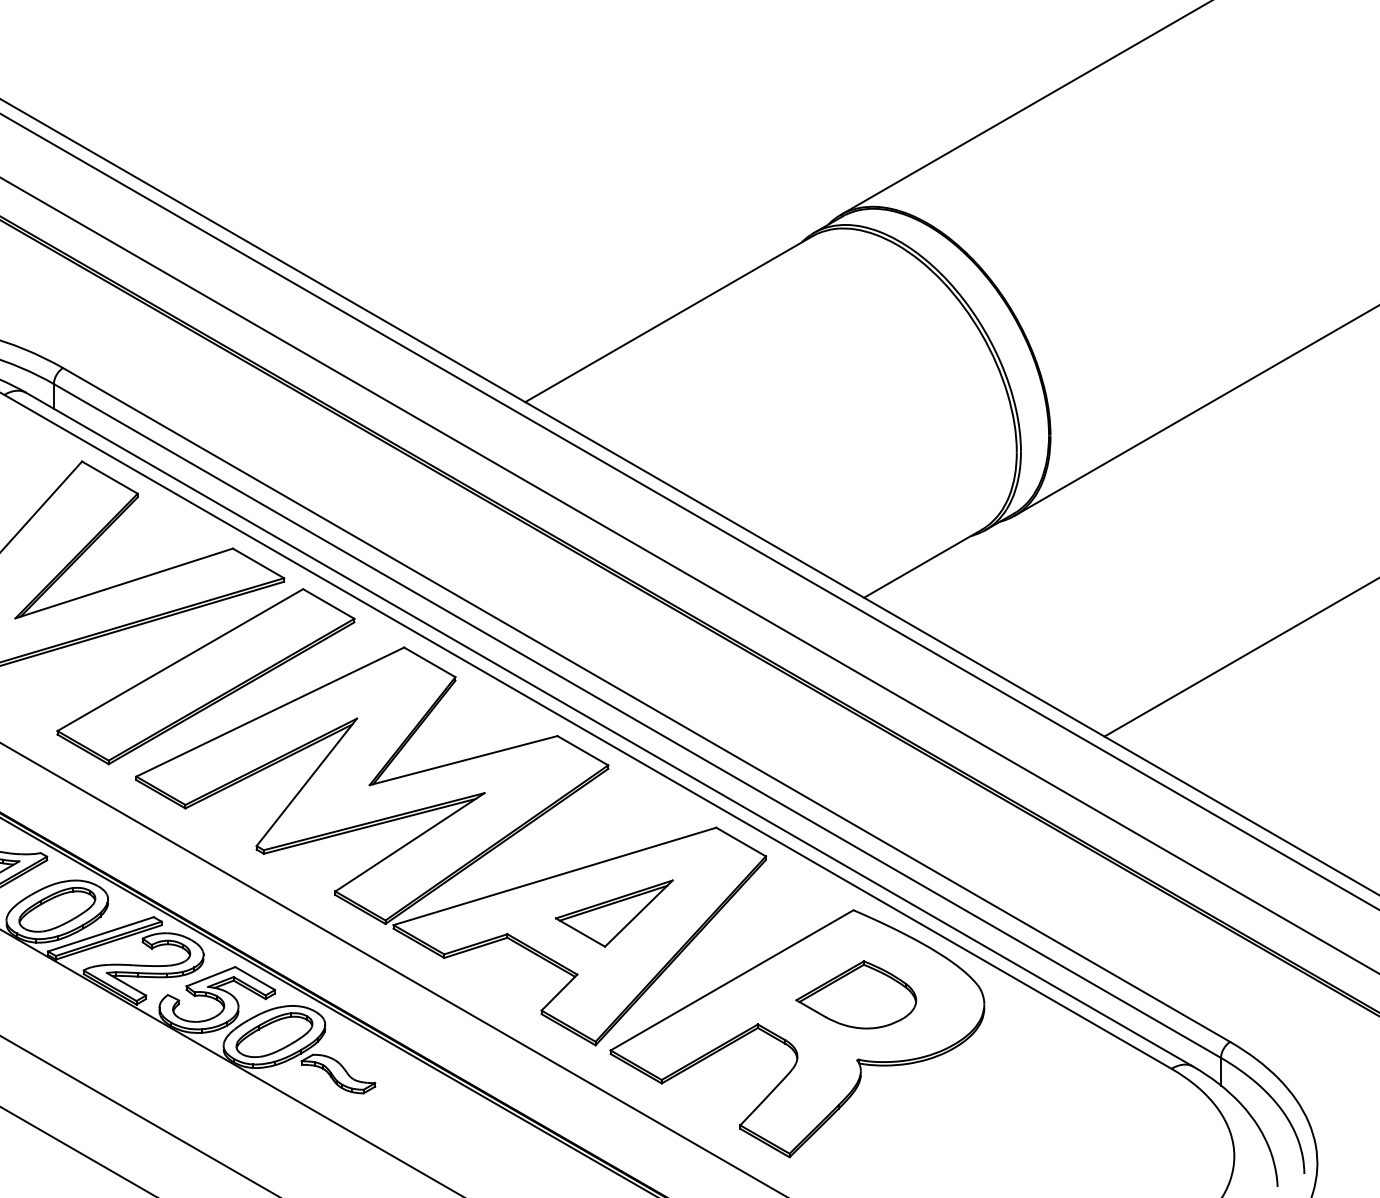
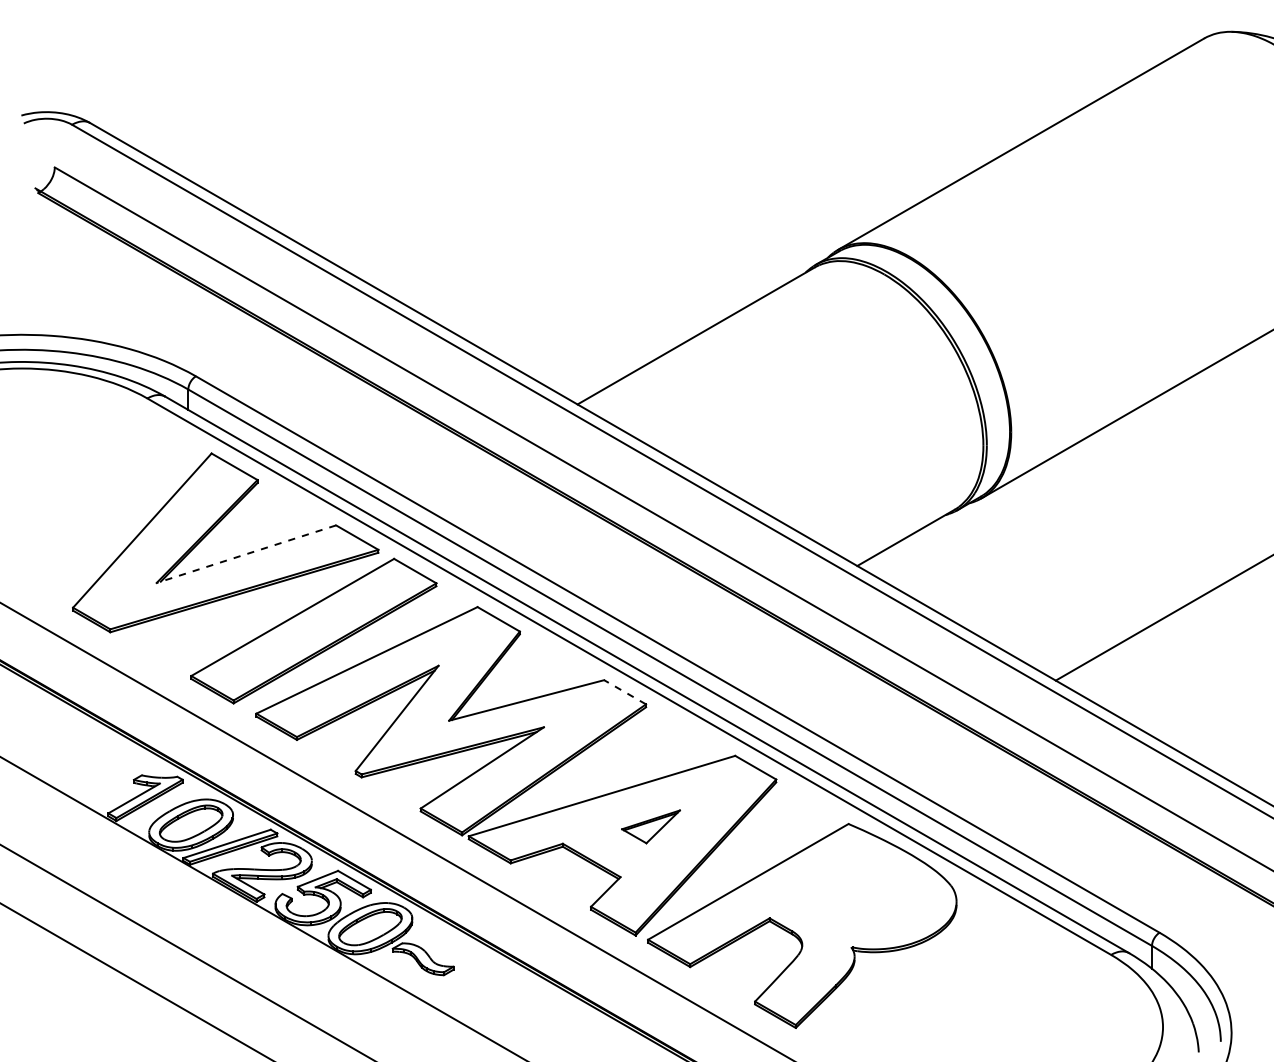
line: (123, 583) -> (245, 554), solid -> dashed
line: (582, 750) -> (624, 692), solid -> dashed
part: (613, 913) -> (650, 826), size x0.6
part: (855, 994) -> (850, 893), removed

